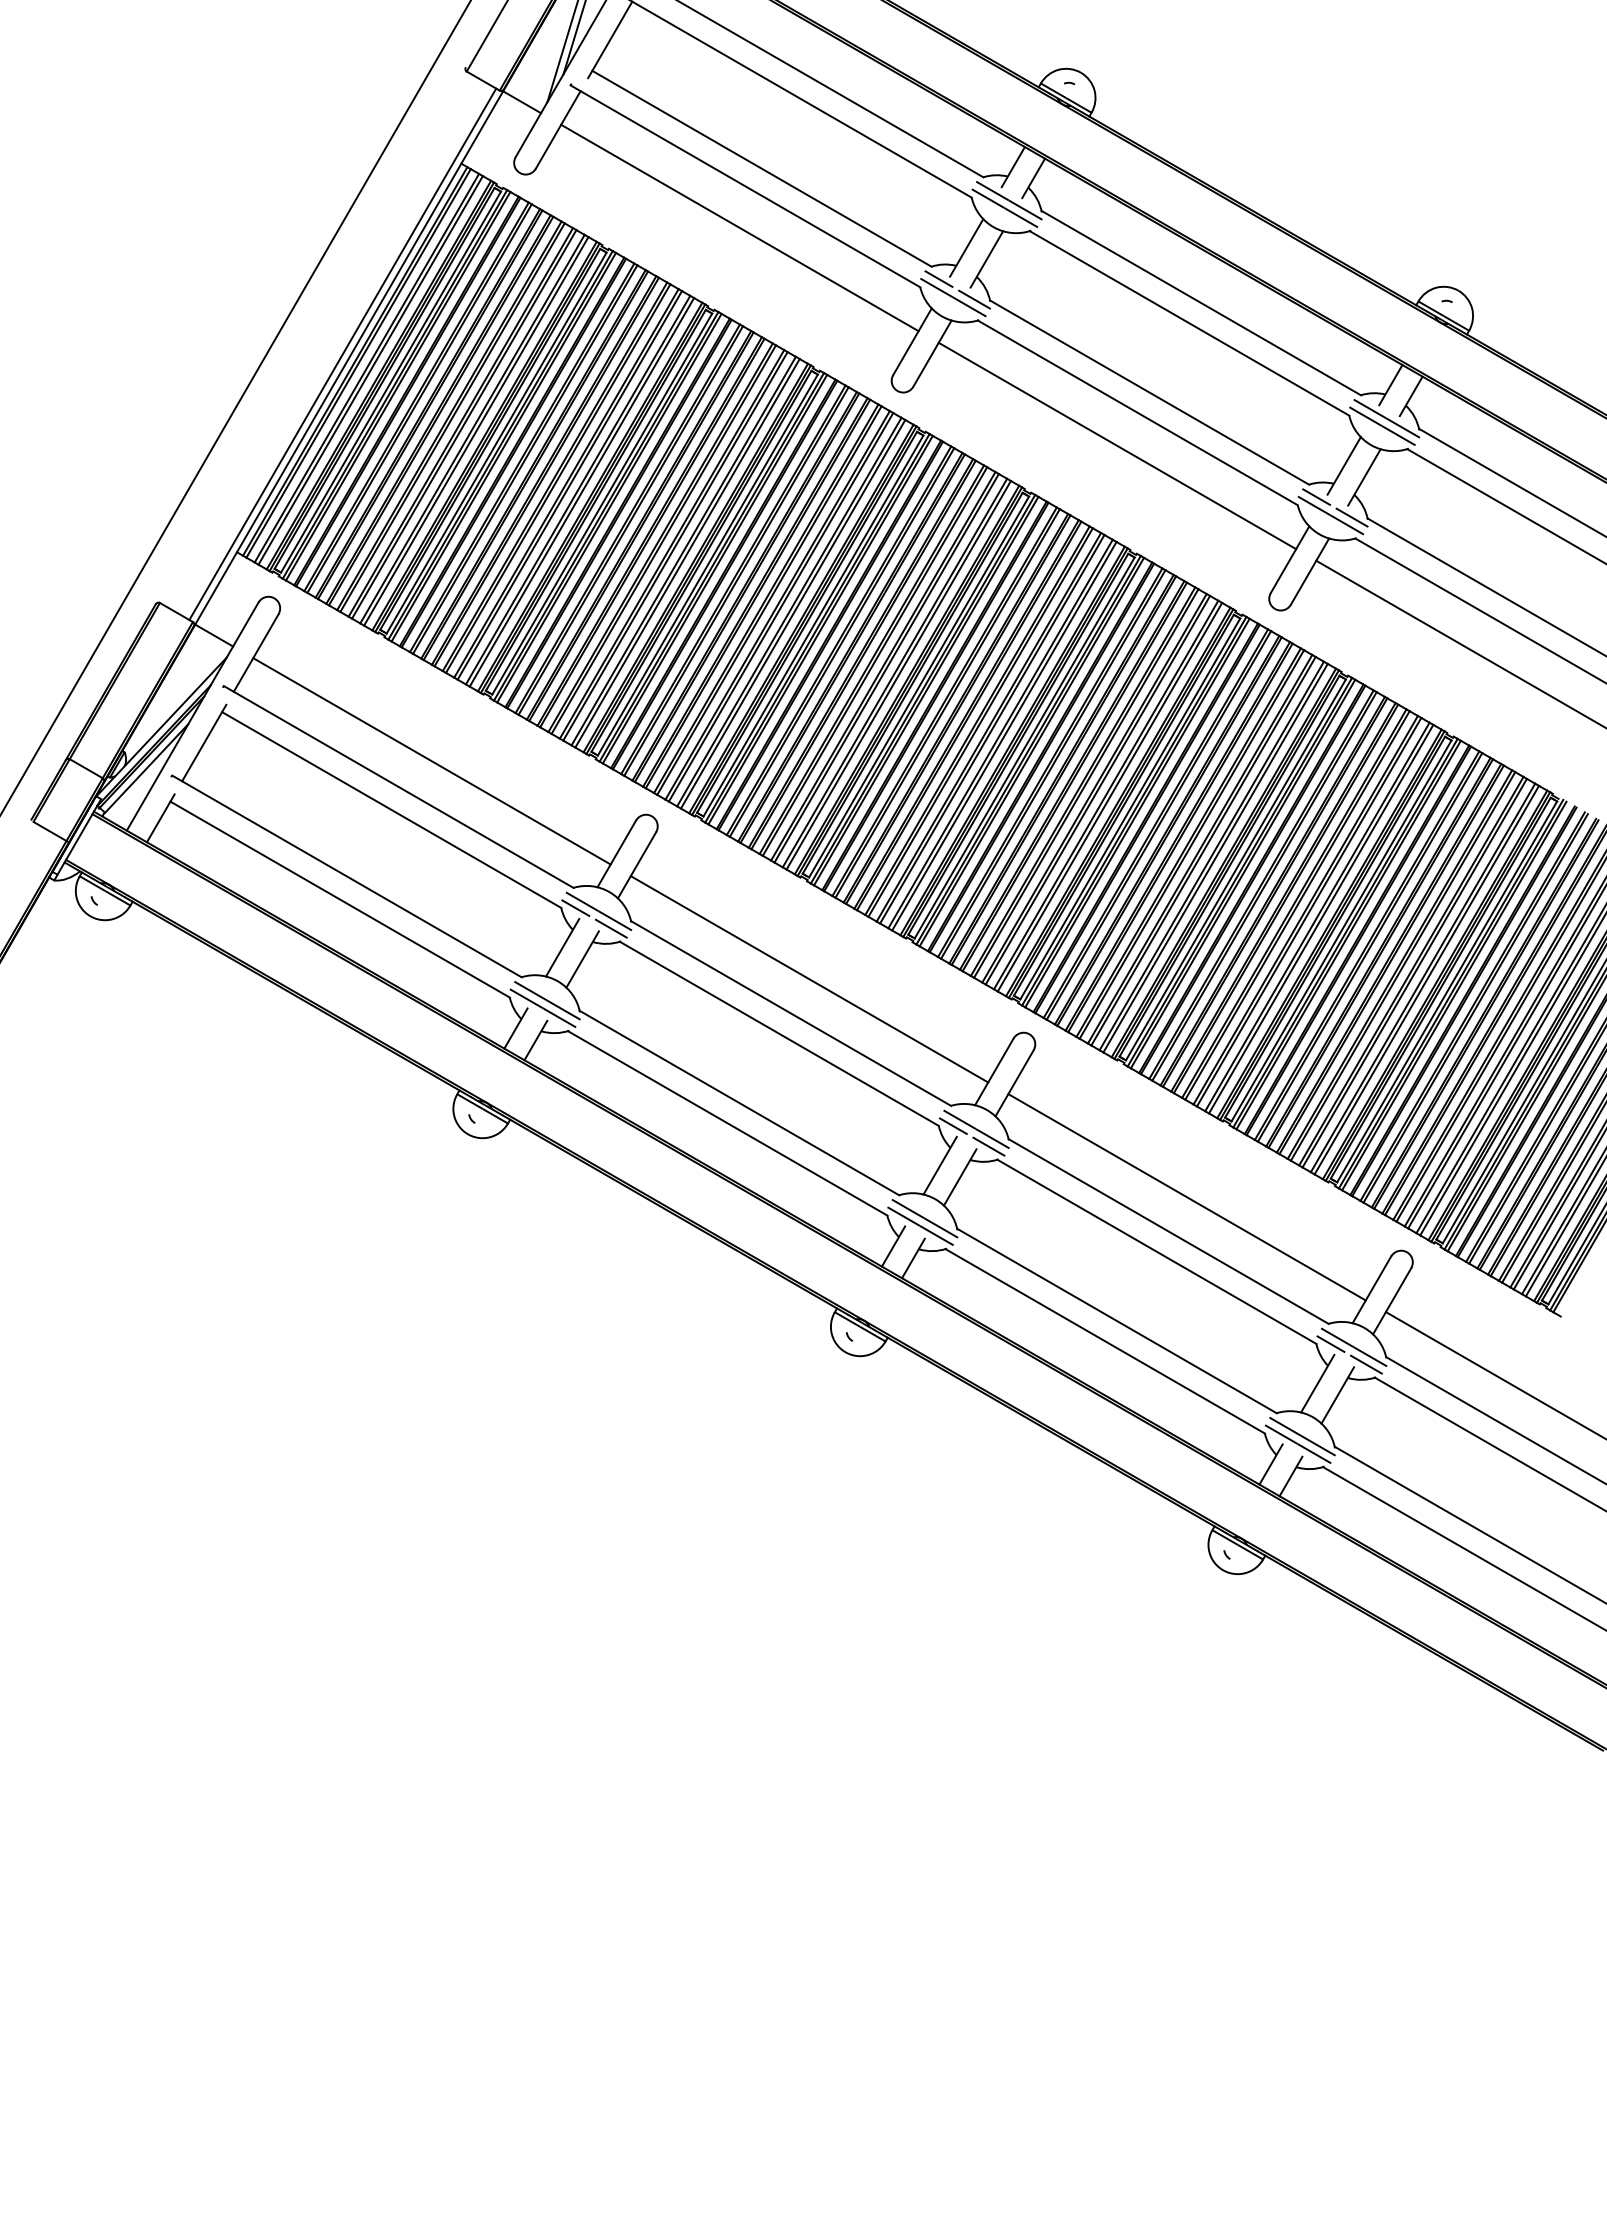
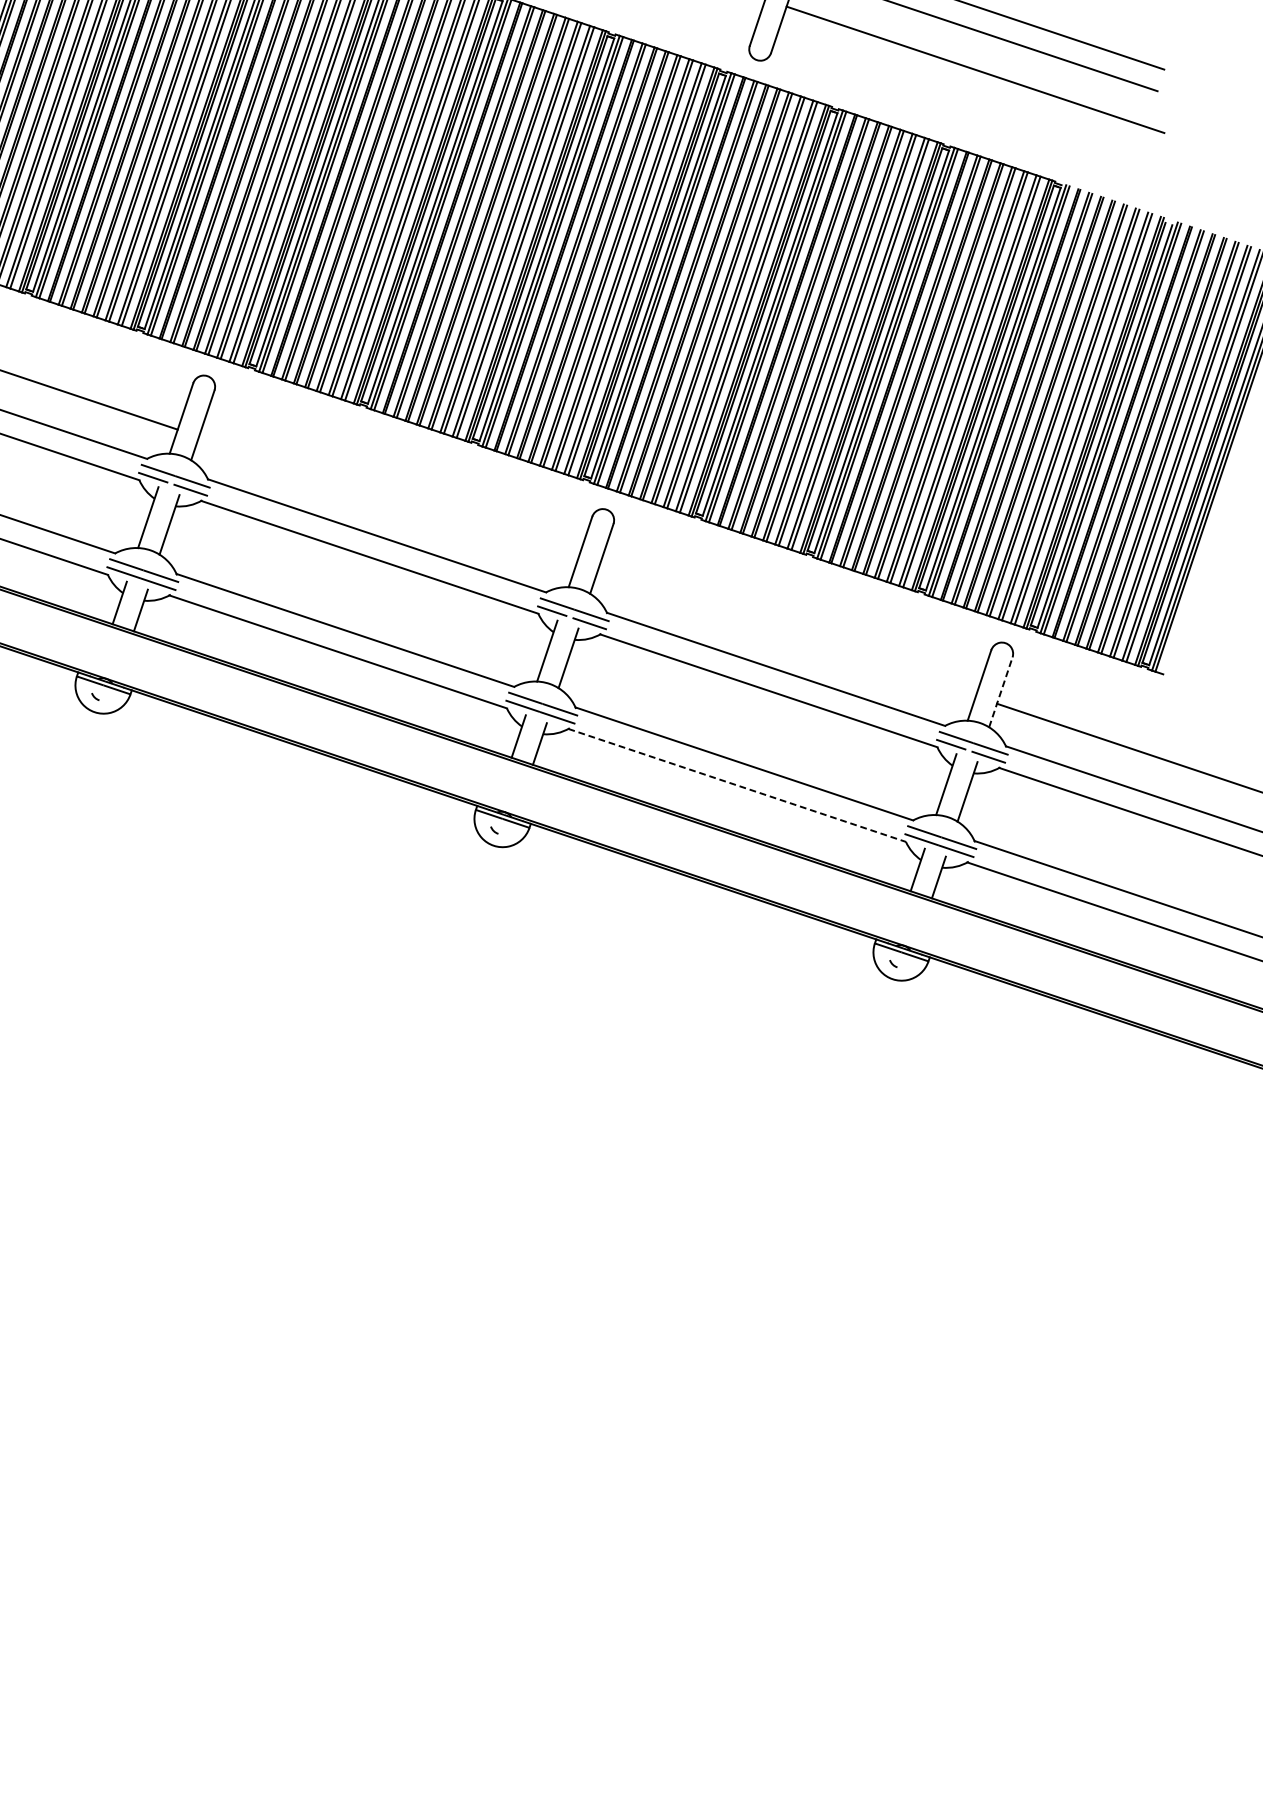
line: (809, 979) -> (387, 500), removed
line: (1186, 1197) -> (786, 633), removed
line: (1392, 1300) -> (1001, 691), solid -> dashed
line: (1105, 1341) -> (737, 785), solid -> dashed

